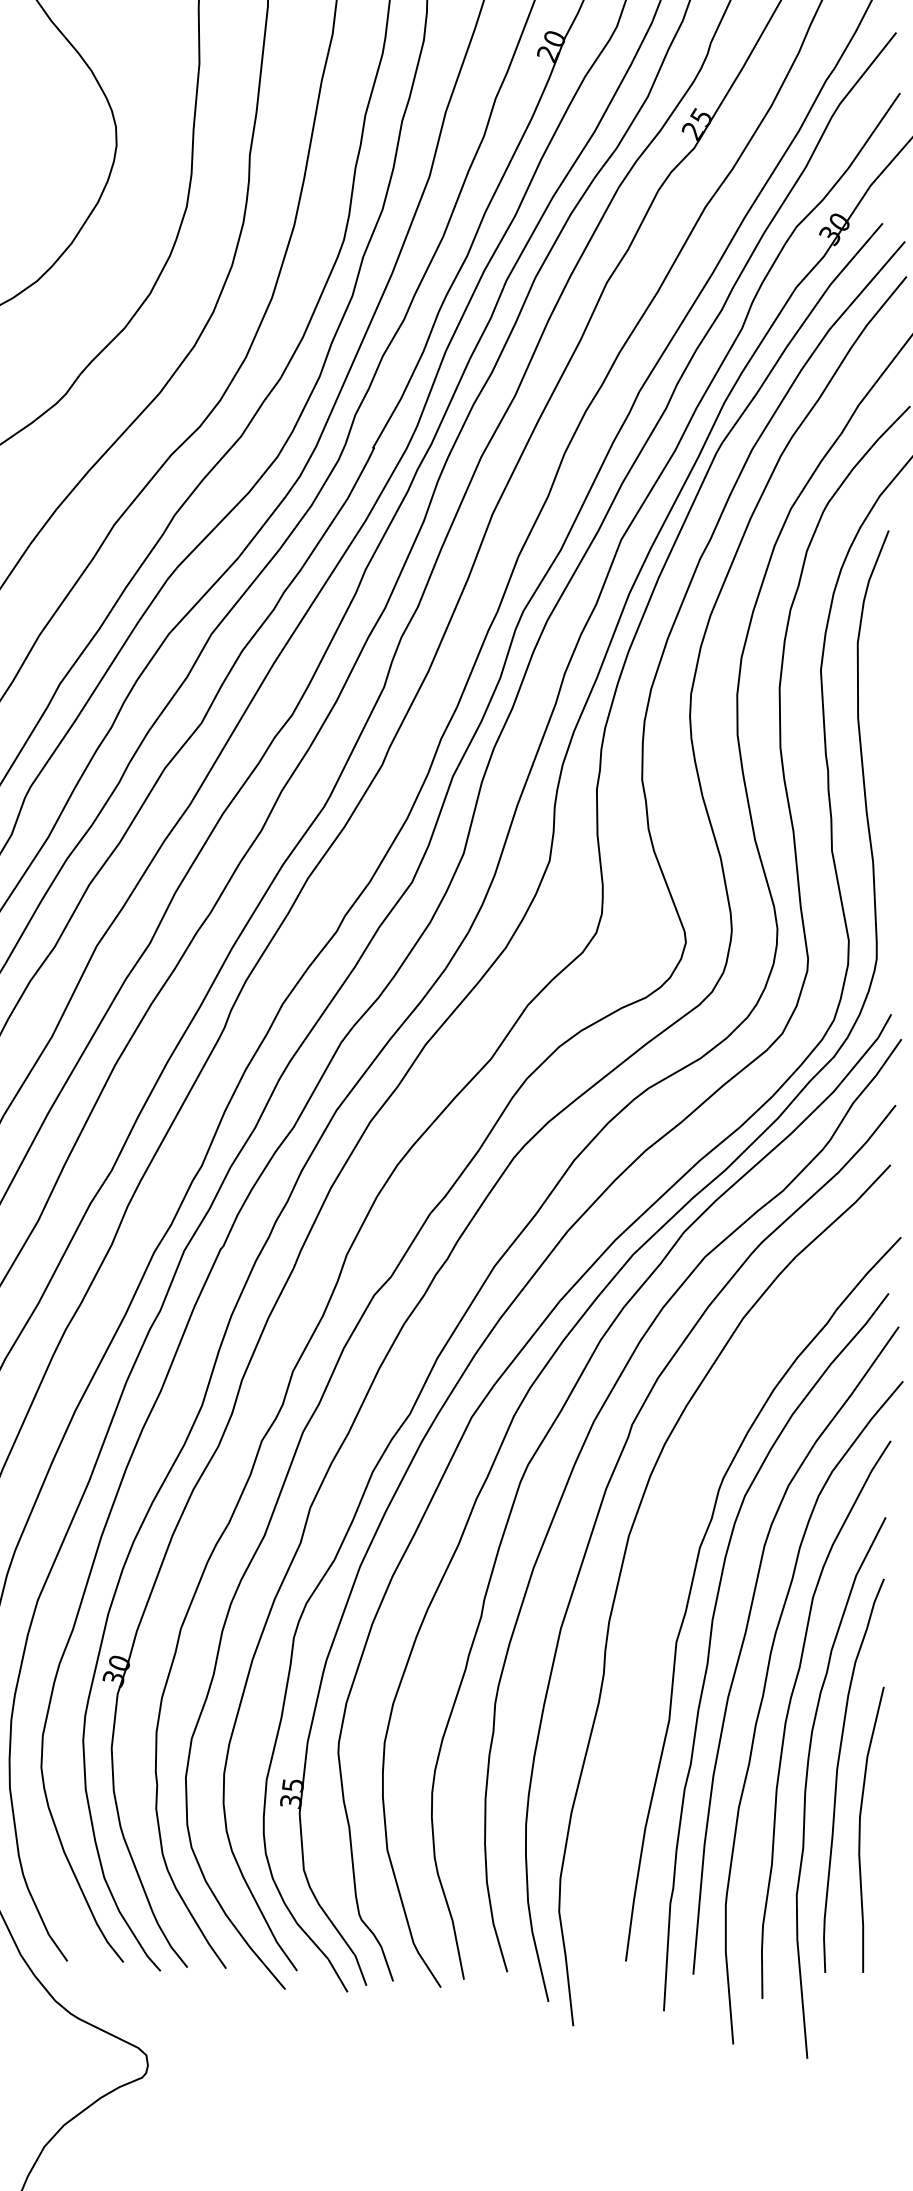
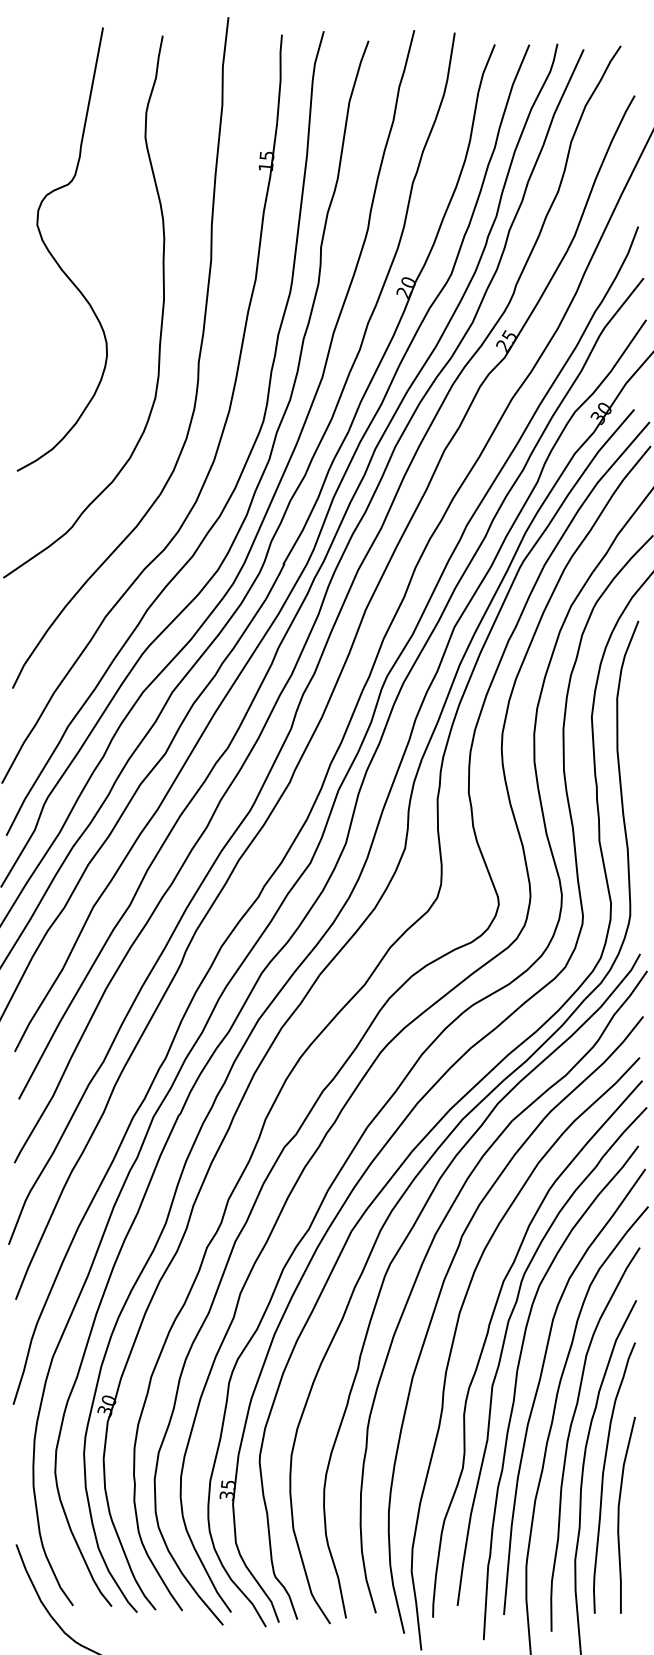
curve: (670, 1567) -> (488, 1334), added

